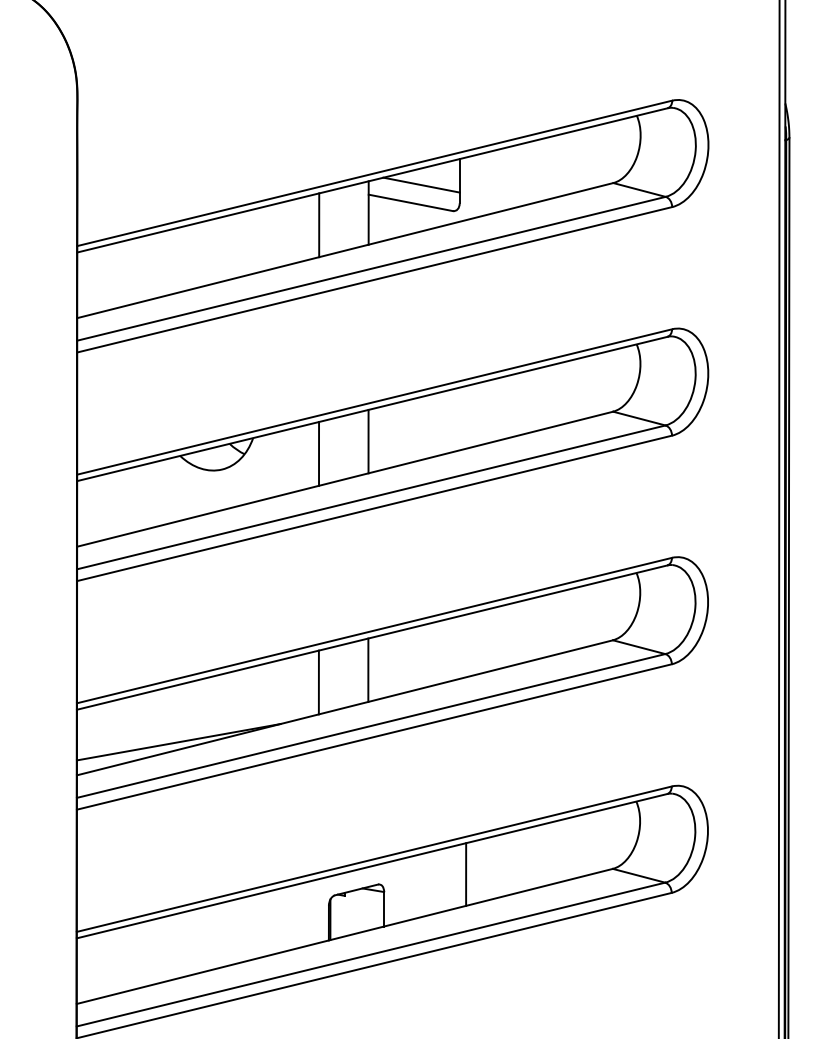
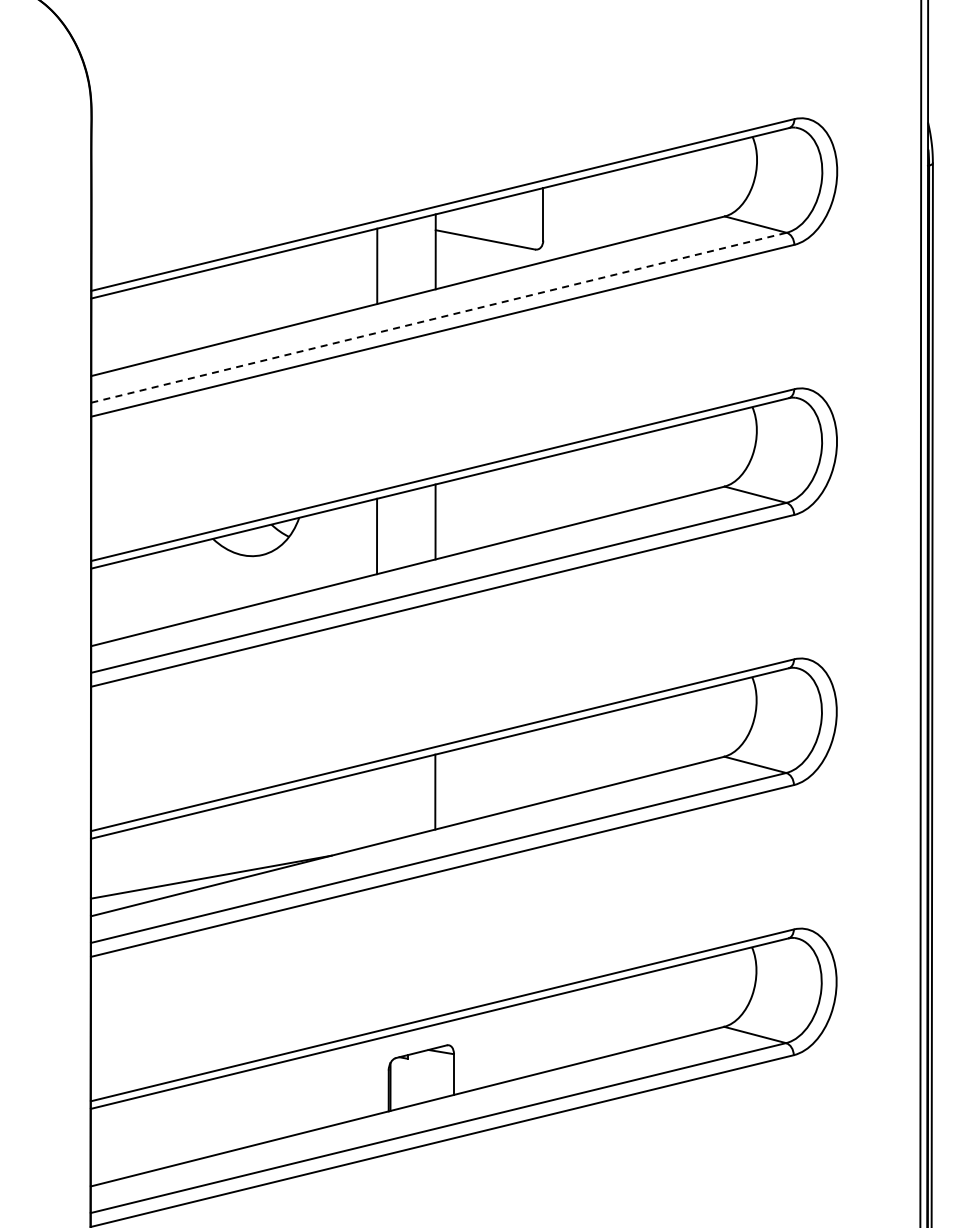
line: (421, 184) -> (498, 218), removed
line: (371, 268) -> (439, 317), solid -> dashed
line: (318, 682) -> (376, 806), removed
line: (465, 874) -> (550, 1033), removed

